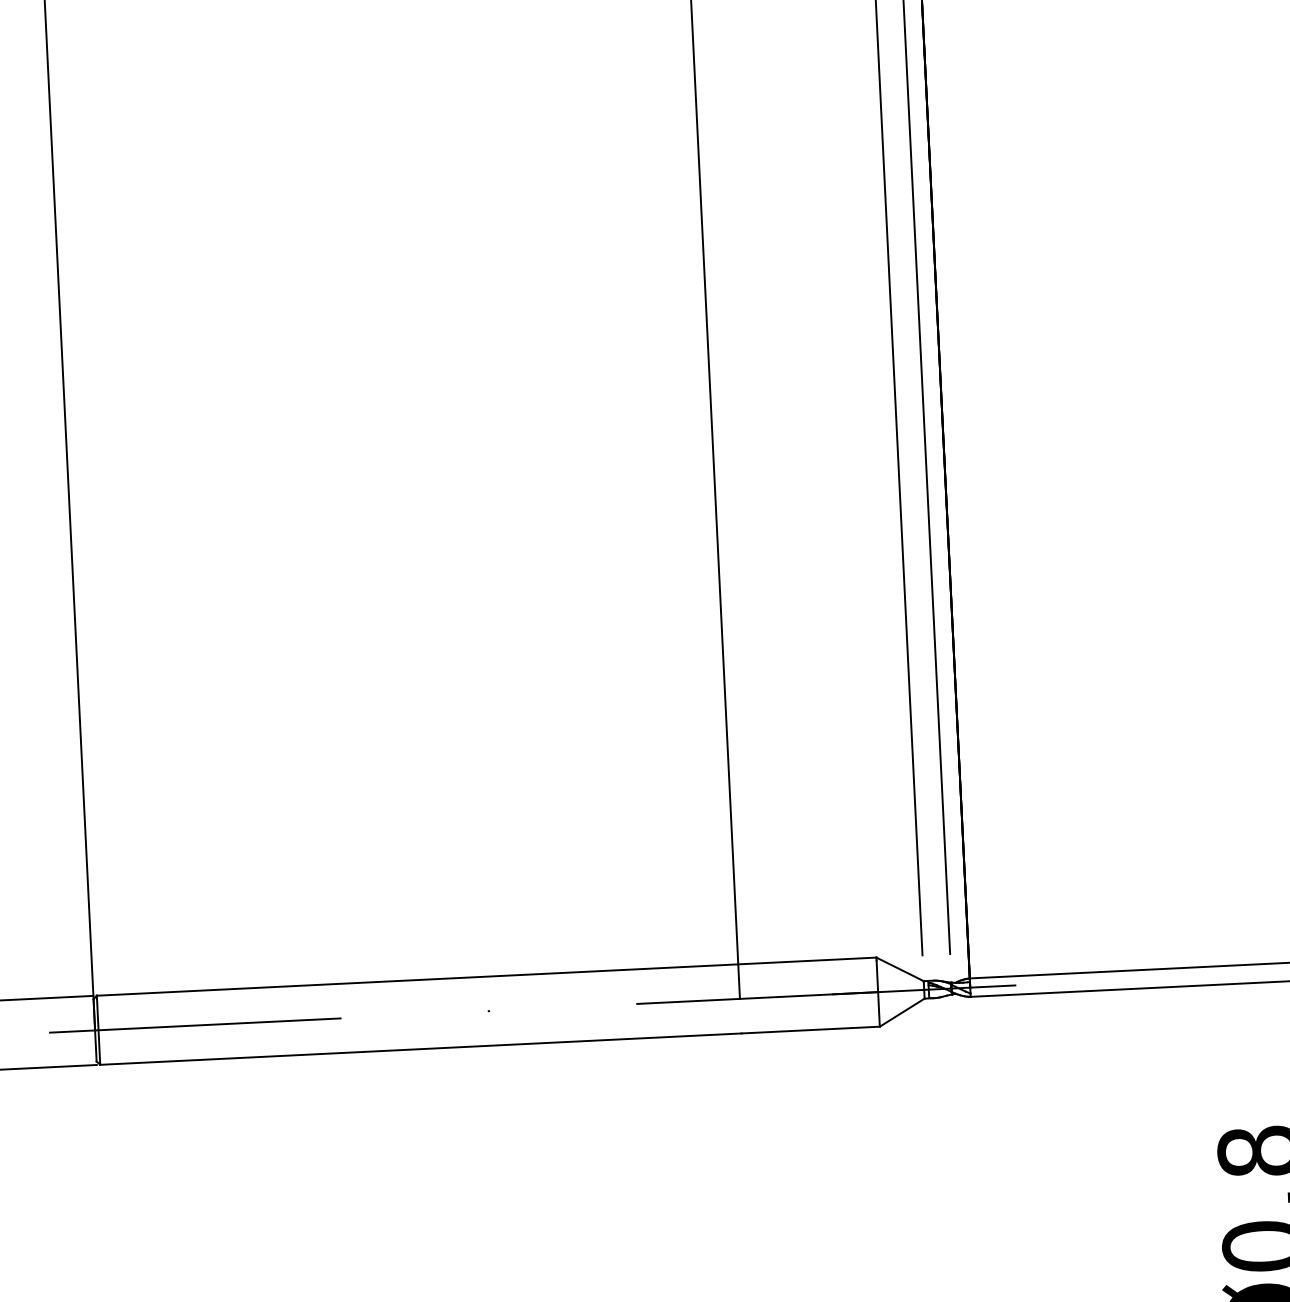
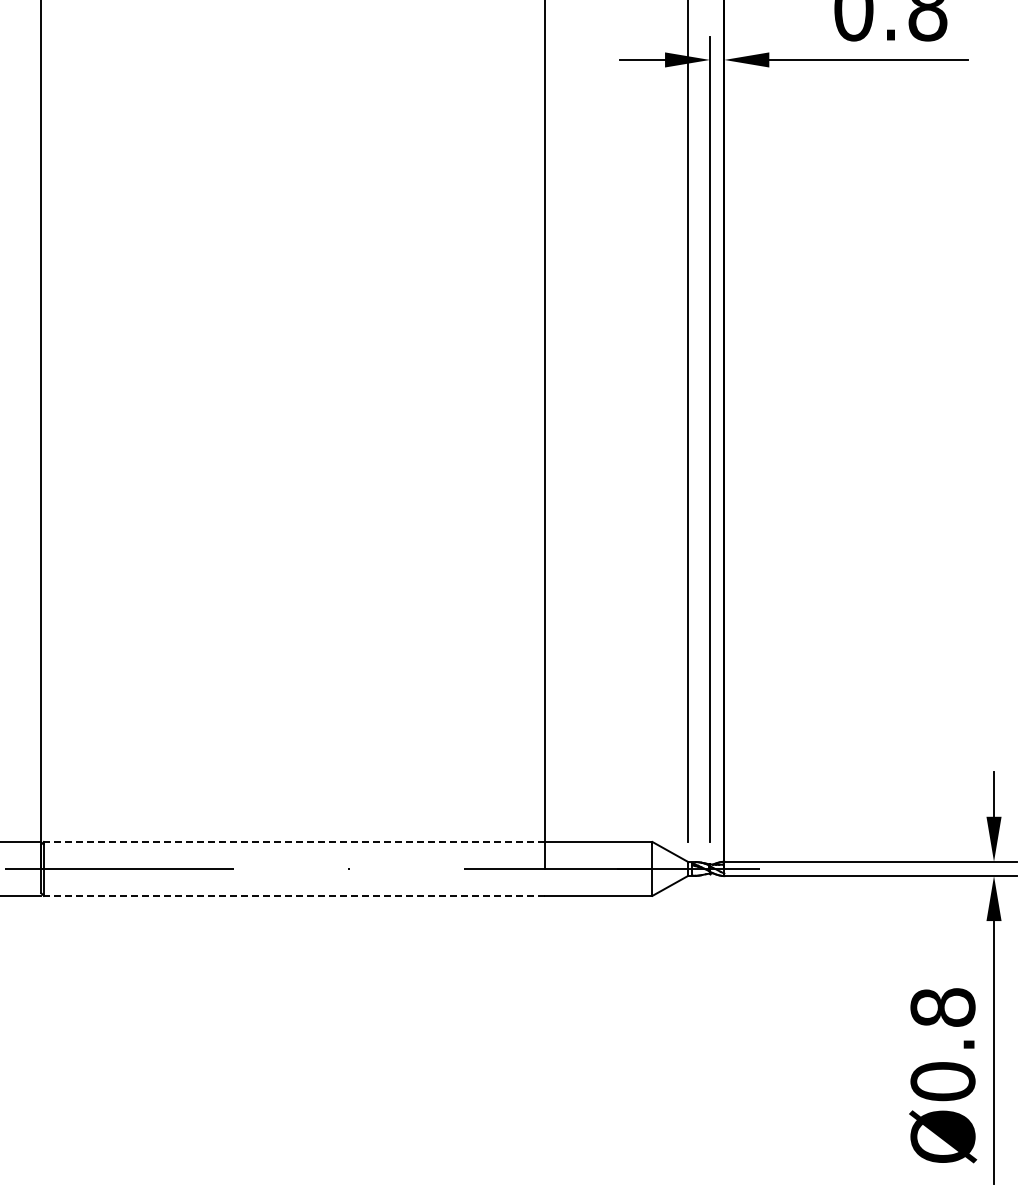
line: (416, 979) -> (293, 841), solid -> dashed
line: (419, 1048) -> (293, 895), solid -> dashed

